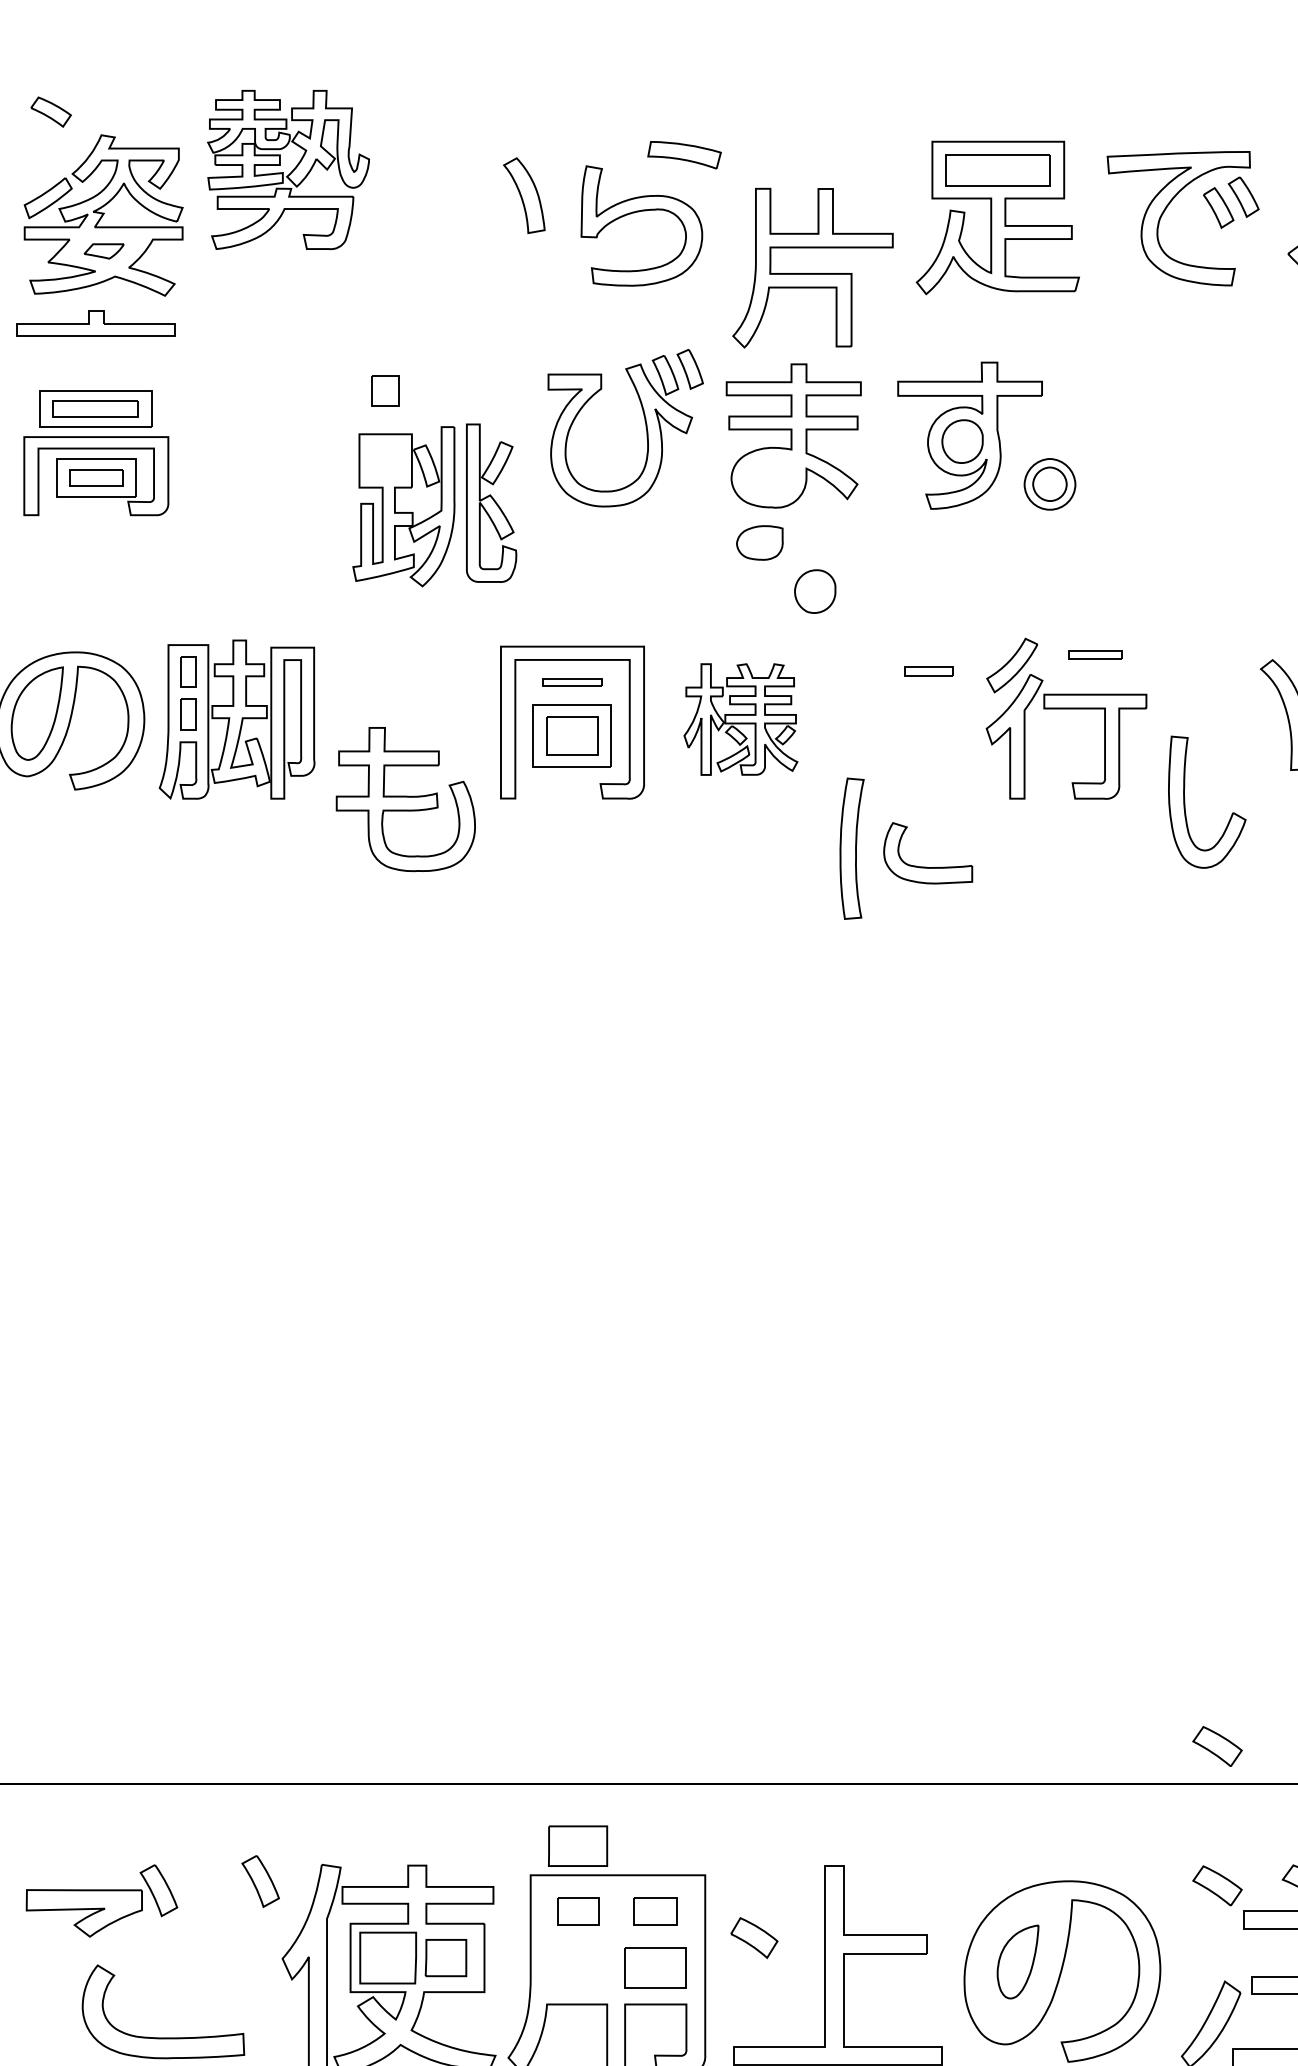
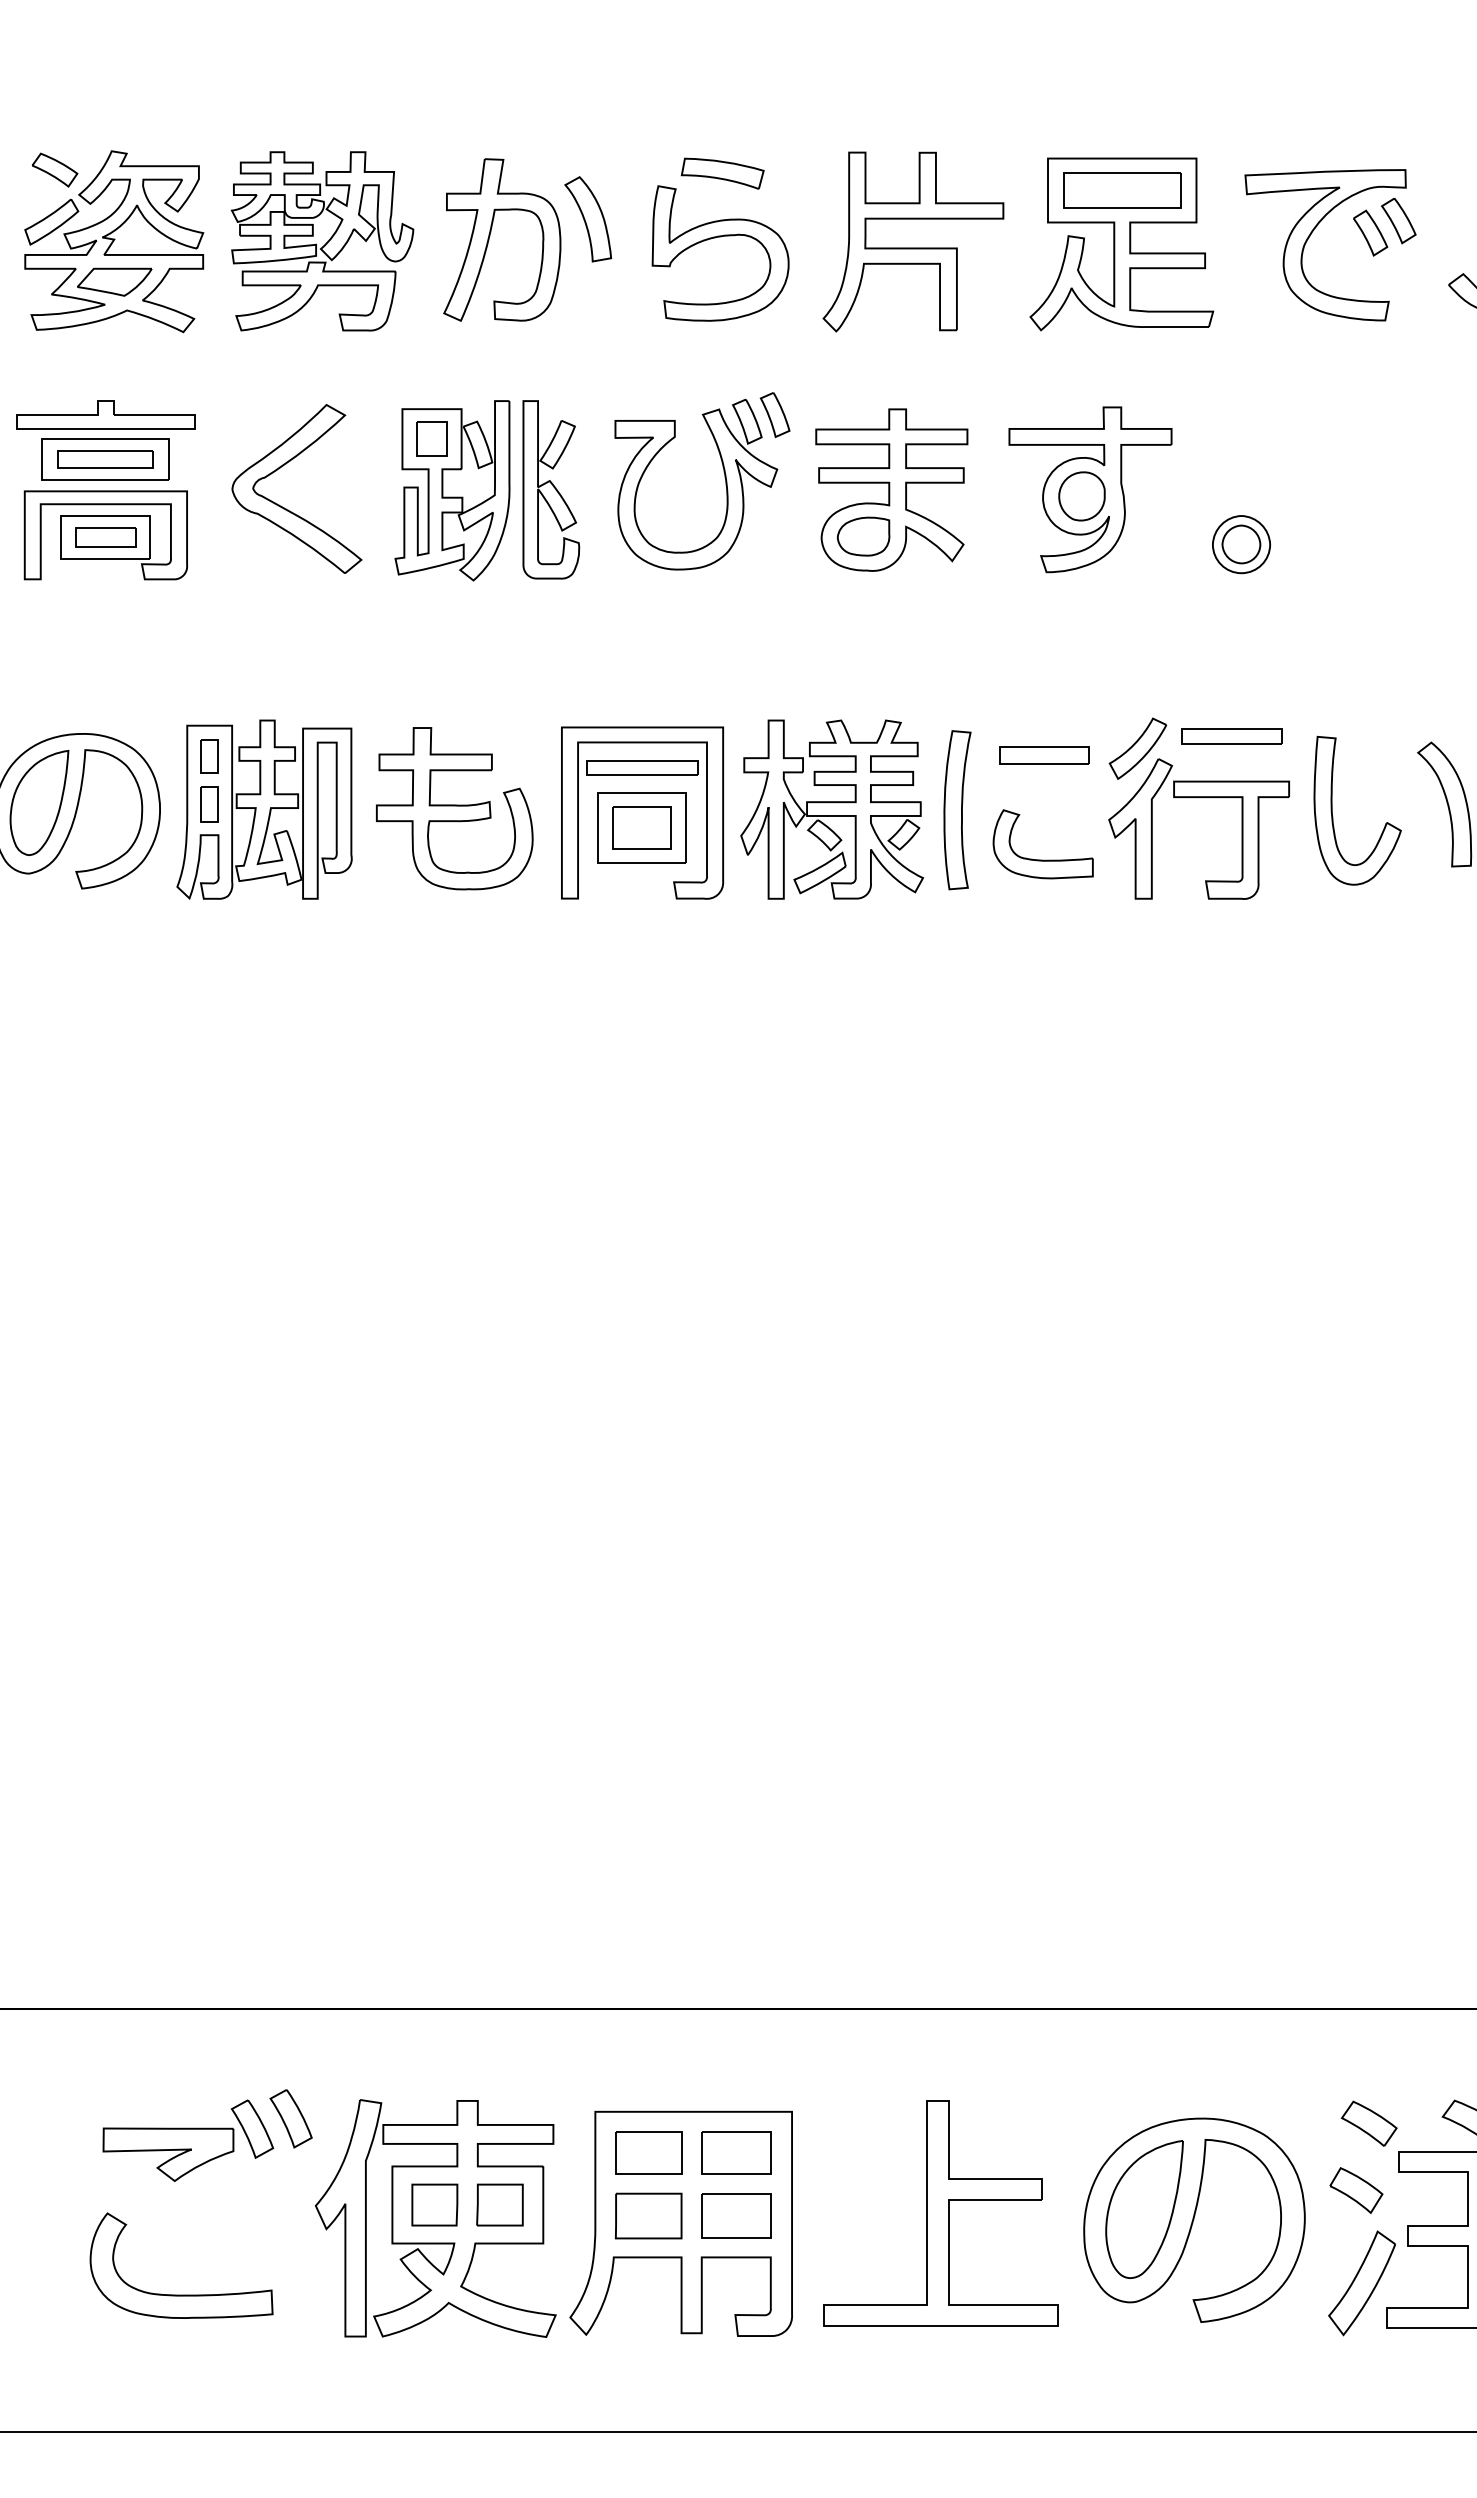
part: (51, 111) -> (55, 169), moved
part: (684, 155) -> (722, 173), moved
part: (288, 170) -> (322, 241), moved
part: (437, 210) -> (490, 236), added
part: (103, 250) -> (114, 281), size x1.67
part: (813, 267) -> (913, 241), moved
part: (95, 323) -> (105, 414), moved
part: (256, 452) -> (286, 508), added
part: (1049, 484) -> (1241, 544), moved
part: (491, 502) -> (551, 489), moved
part: (403, 506) -> (452, 490), moved
part: (759, 542) -> (863, 536), moved
part: (814, 591) -> (915, 665), removed
part: (1095, 654) -> (1231, 736), size x1.67
part: (929, 671) -> (1044, 755), size x1.67
part: (572, 682) -> (642, 767), size x1.67
part: (741, 719) -> (832, 809), size x1.43
part: (405, 799) -> (454, 808), moved
part: (1185, 807) -> (1333, 816), moved
part: (852, 849) -> (957, 810), moved
part: (927, 866) -> (1042, 859), moved
part: (1216, 1746) -> (1368, 1966), removed
part: (577, 1845) -> (648, 2215), moved
part: (102, 1900) -> (188, 2140), moved
part: (577, 1911) -> (648, 2152), size x1.43
part: (655, 1911) -> (736, 2152), size x1.43
part: (754, 1938) -> (1356, 2190), moved
part: (387, 1957) -> (434, 2204), size x0.71
part: (1018, 1961) -> (1144, 2209), size x1.67

